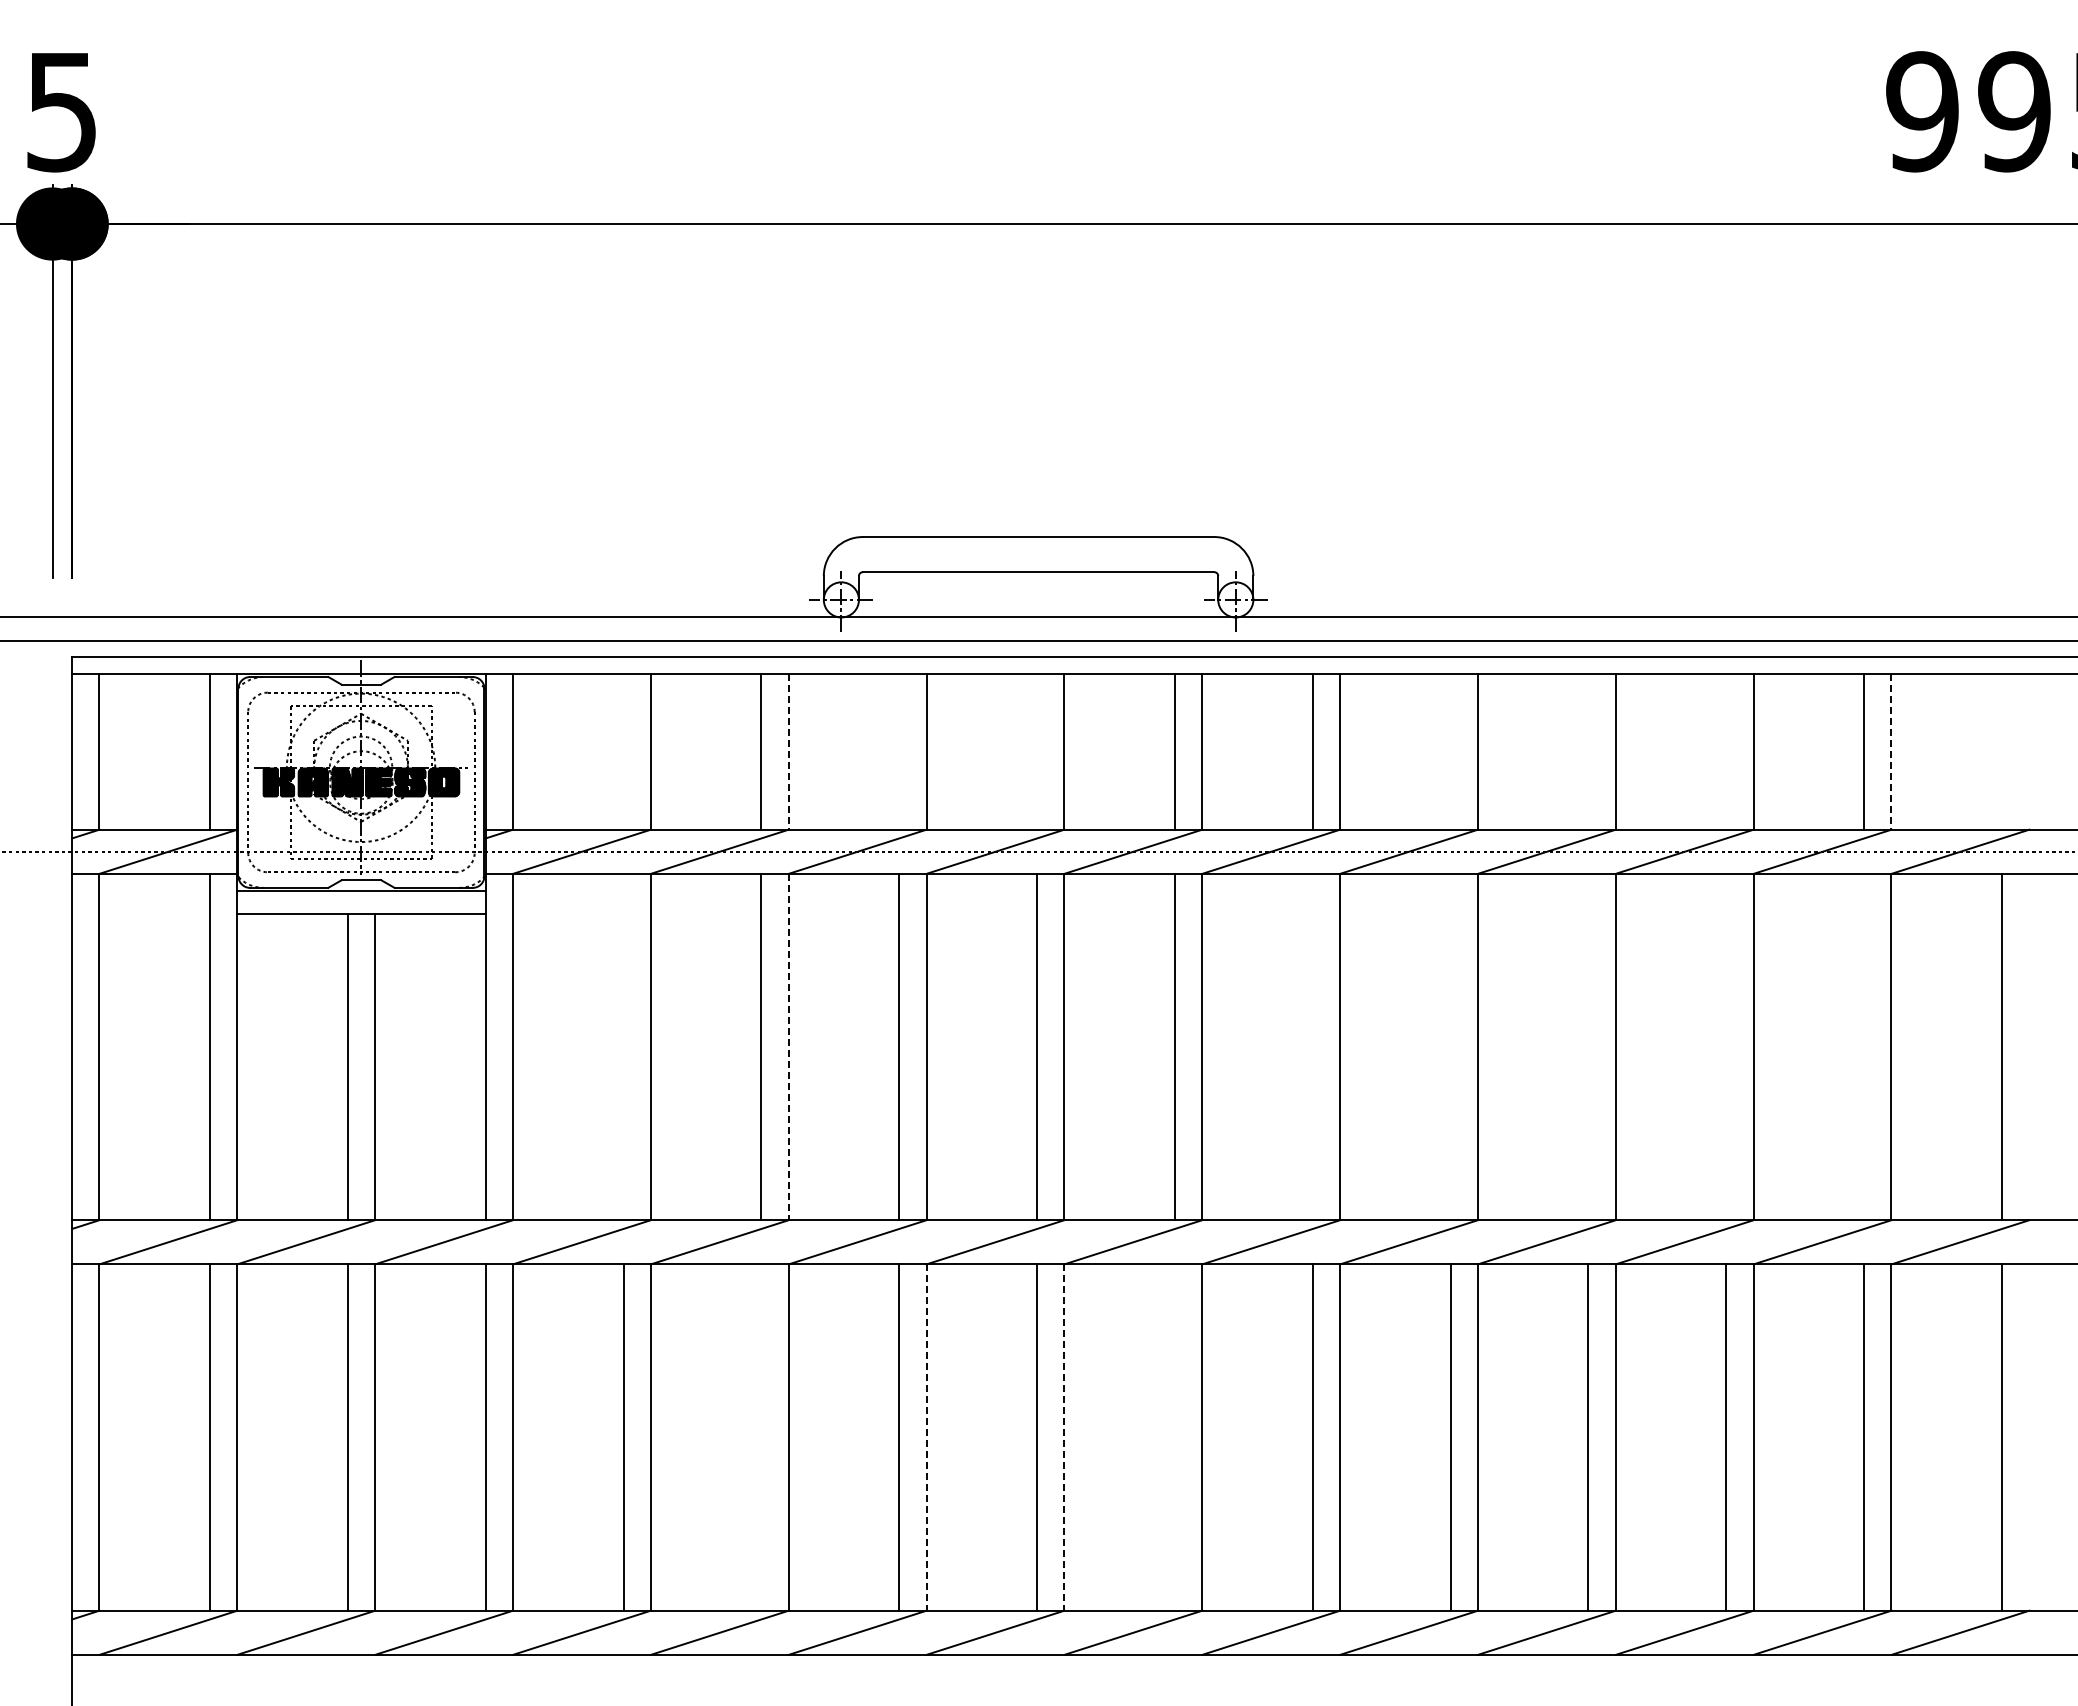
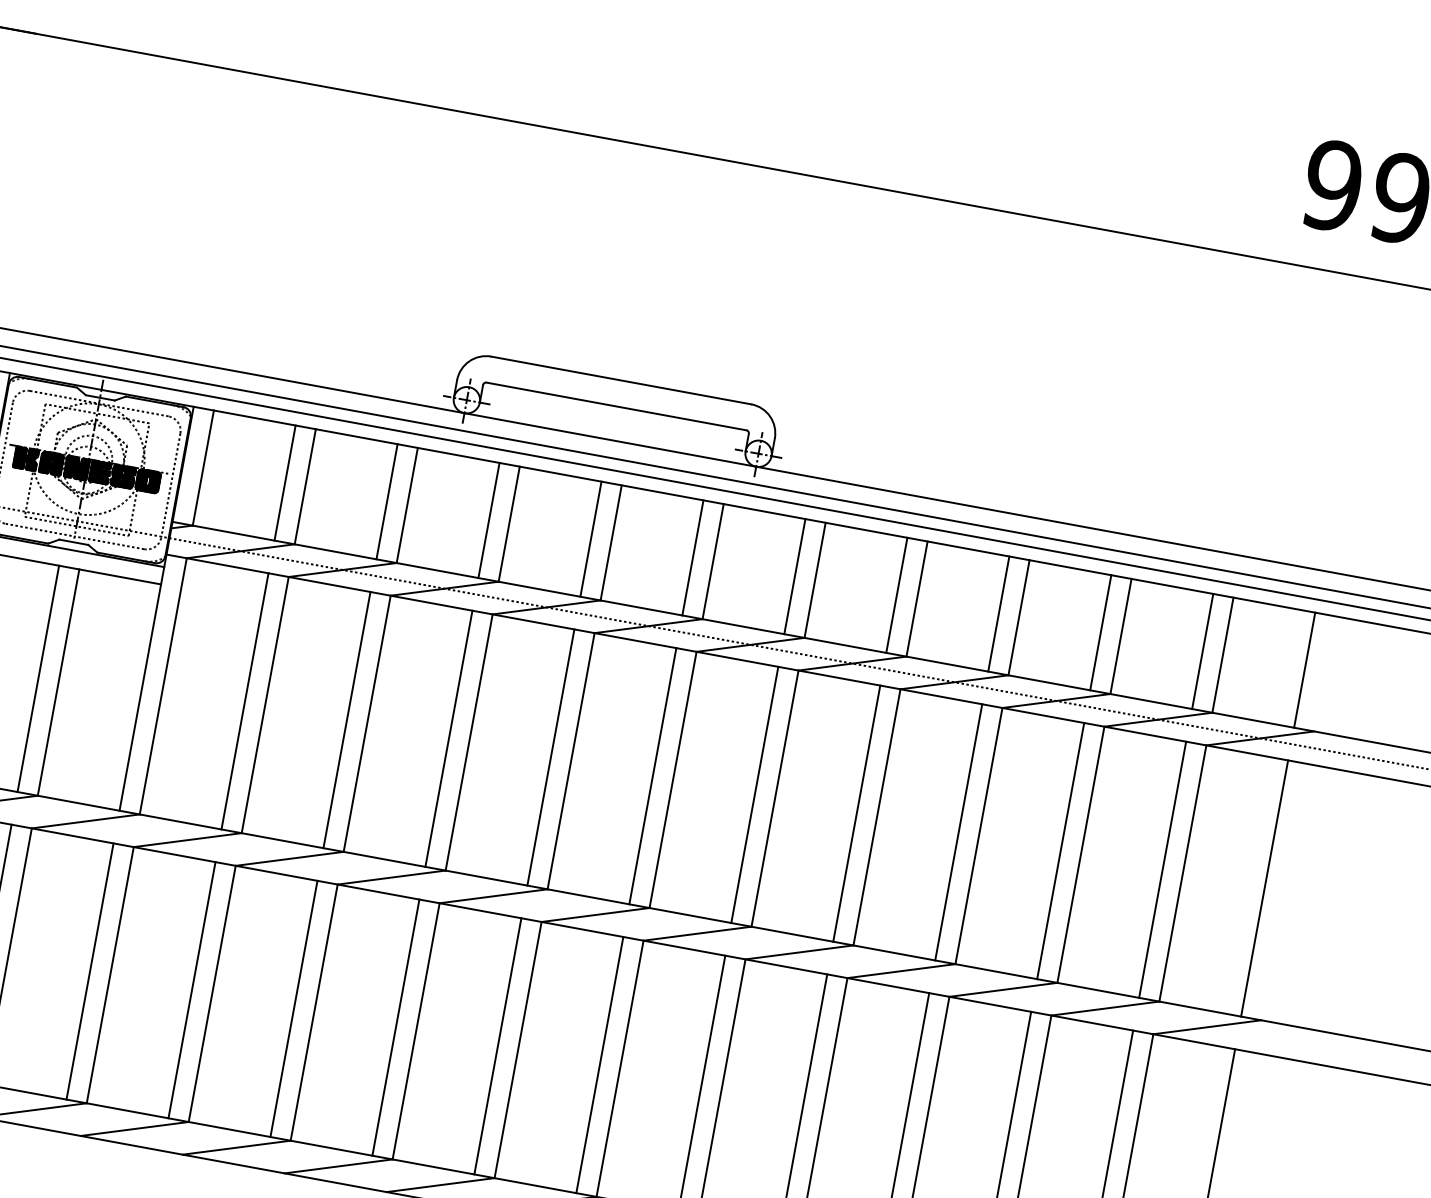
line: (623, 751) -> (285, 482), added
line: (788, 751) -> (407, 505), dashed -> solid
line: (899, 751) -> (489, 520), added
line: (1037, 751) -> (591, 538), added
line: (1450, 751) -> (896, 595), added
line: (1588, 751) -> (998, 613), added
line: (1726, 751) -> (1100, 632), added
line: (1891, 751) -> (1223, 654), dashed -> solid
line: (2001, 751) -> (1304, 669), added
line: (623, 1046) -> (245, 700), added
line: (1312, 1046) -> (754, 794), added
line: (1450, 1046) -> (856, 813), added
line: (1588, 1046) -> (958, 831), added
line: (1726, 1046) -> (1060, 850), added
line: (1864, 1046) -> (1162, 869), added
line: (788, 1047) -> (367, 724), dashed -> solid
line: (761, 1437) -> (294, 1008), added
line: (1174, 1437) -> (599, 1064), added
line: (926, 1438) -> (415, 1032), dashed -> solid
line: (1064, 1438) -> (518, 1050), dashed -> solid

